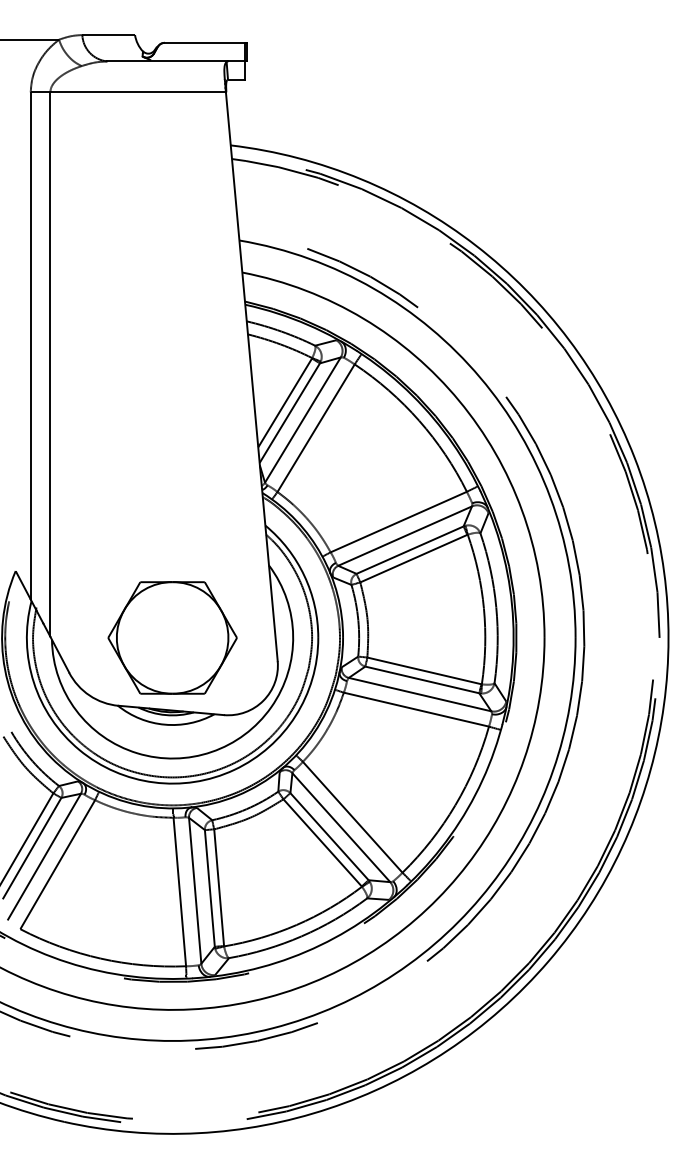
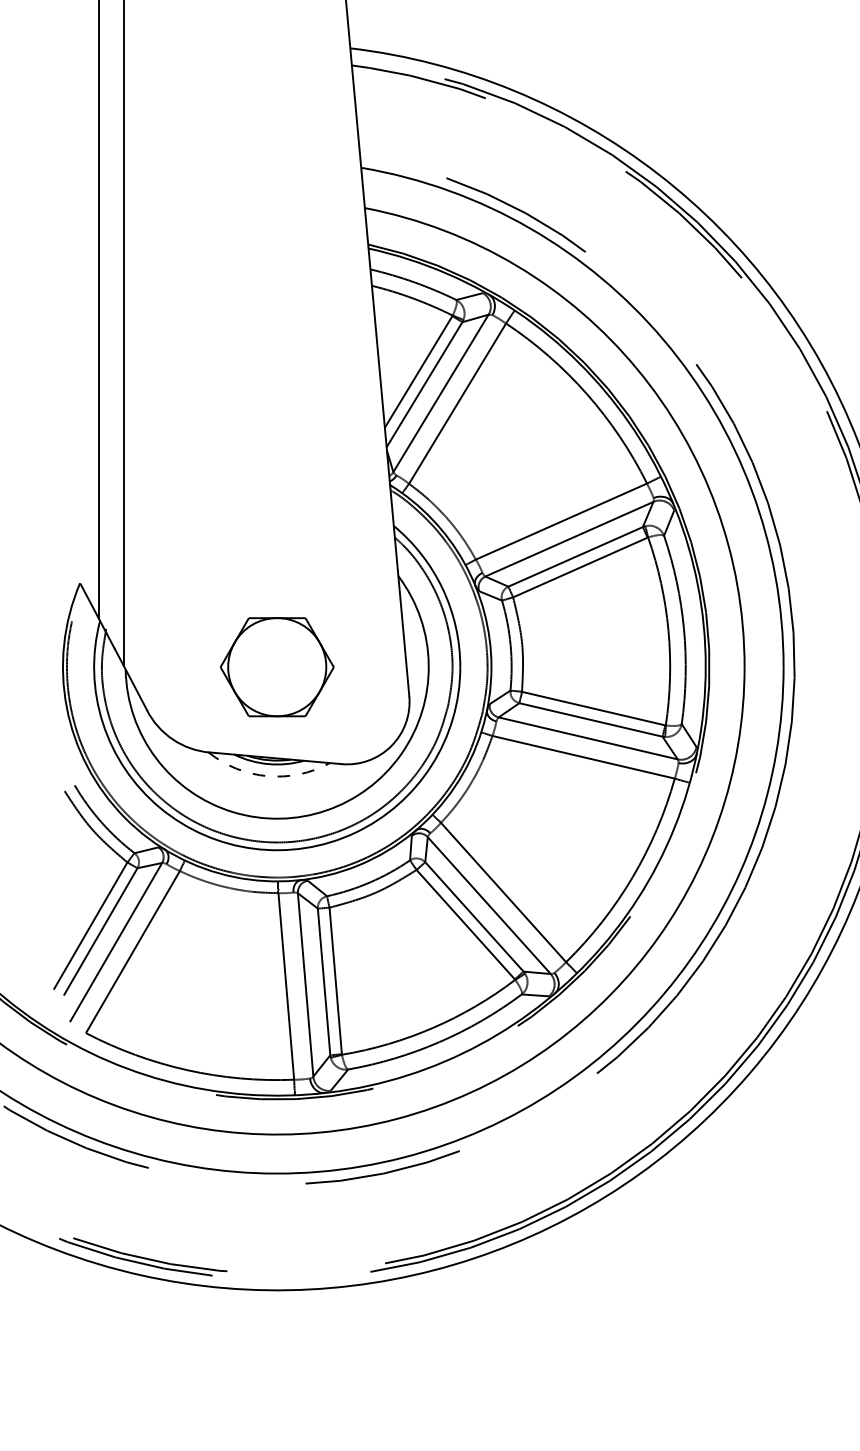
part: (172, 637) -> (277, 666), size x0.7
arc: (164, 724) -> (267, 775), solid -> dashed

